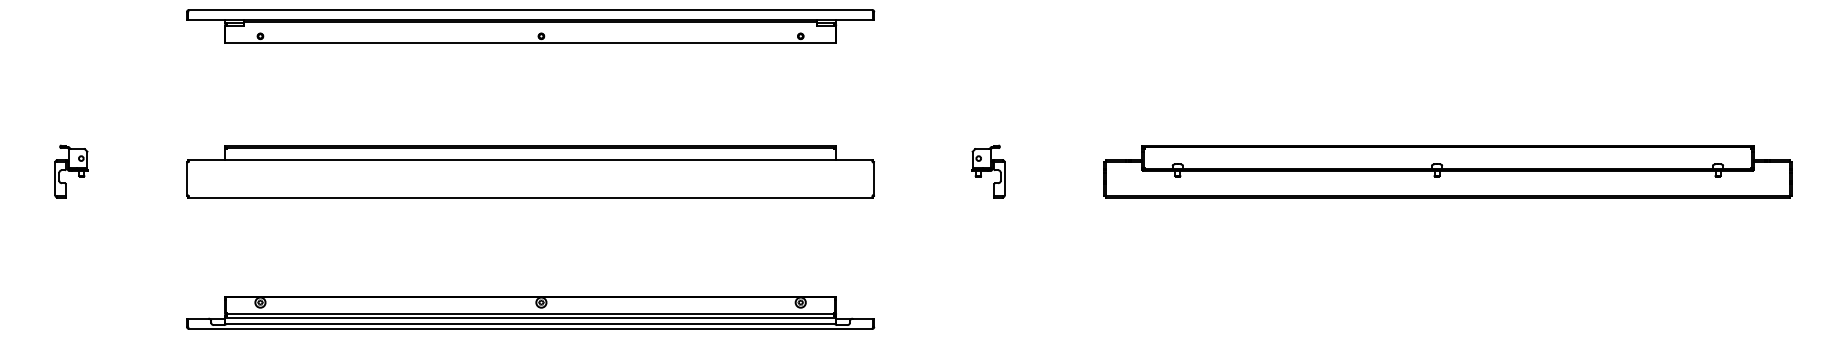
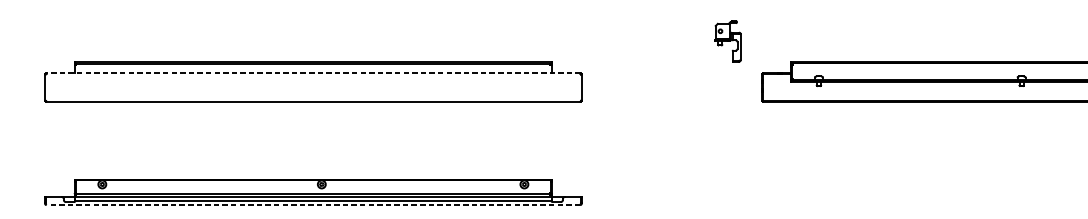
line: (530, 160) -> (313, 73), solid -> dashed
part: (988, 171) -> (728, 41), moved
line: (530, 329) -> (313, 205), solid -> dashed

